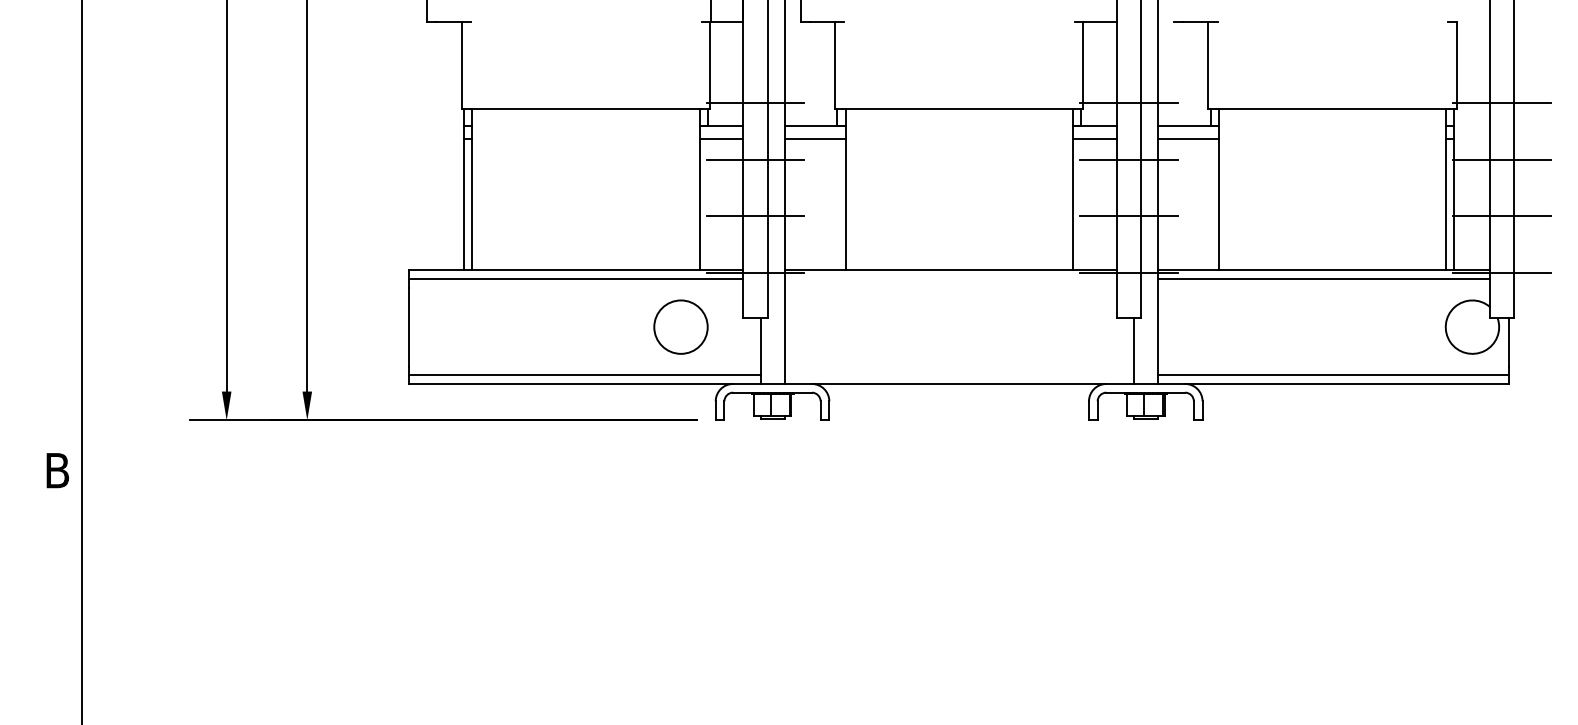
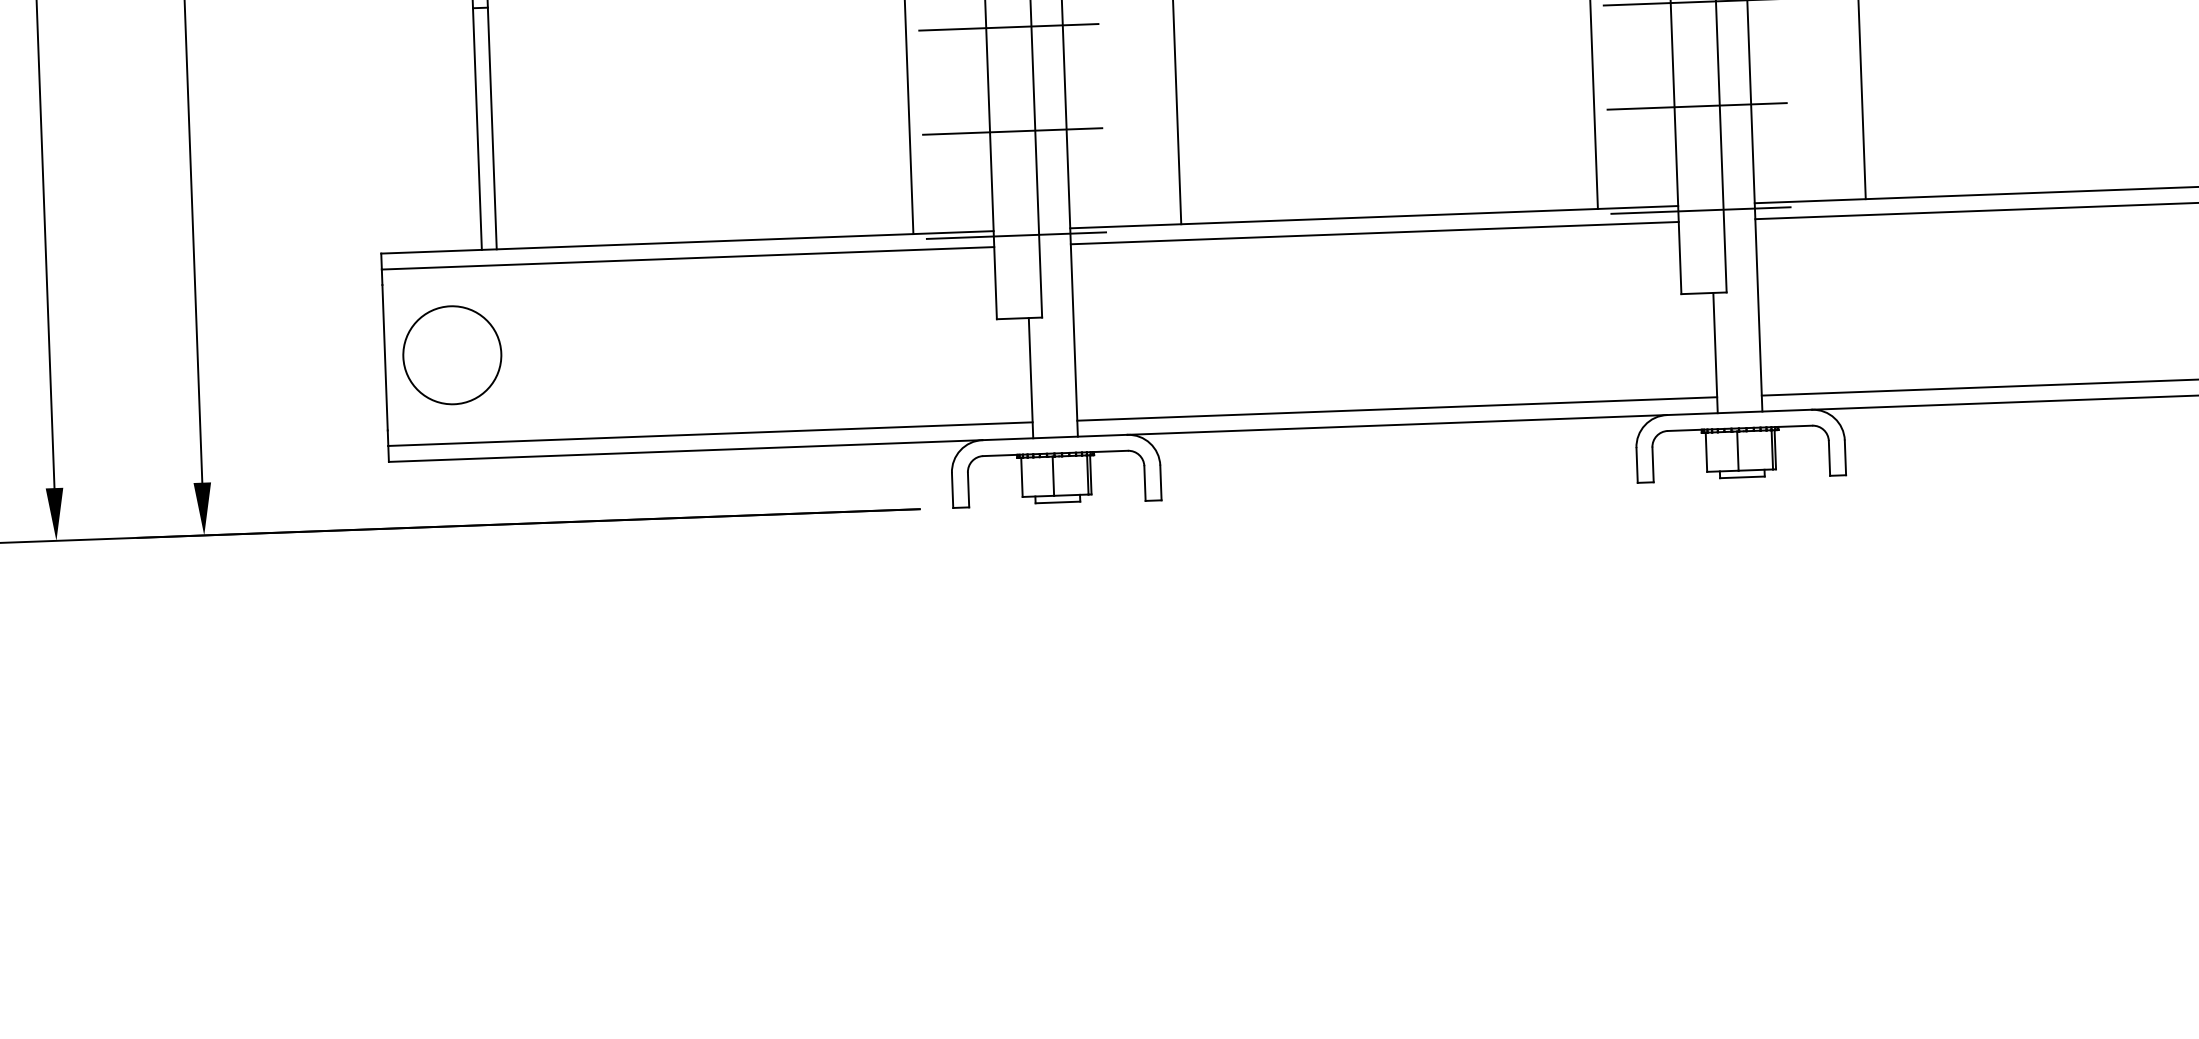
line: (950, 279) -> (1374, 233), added
circle: (680, 326) -> (451, 354), moved
line: (959, 375) -> (1397, 409), added

